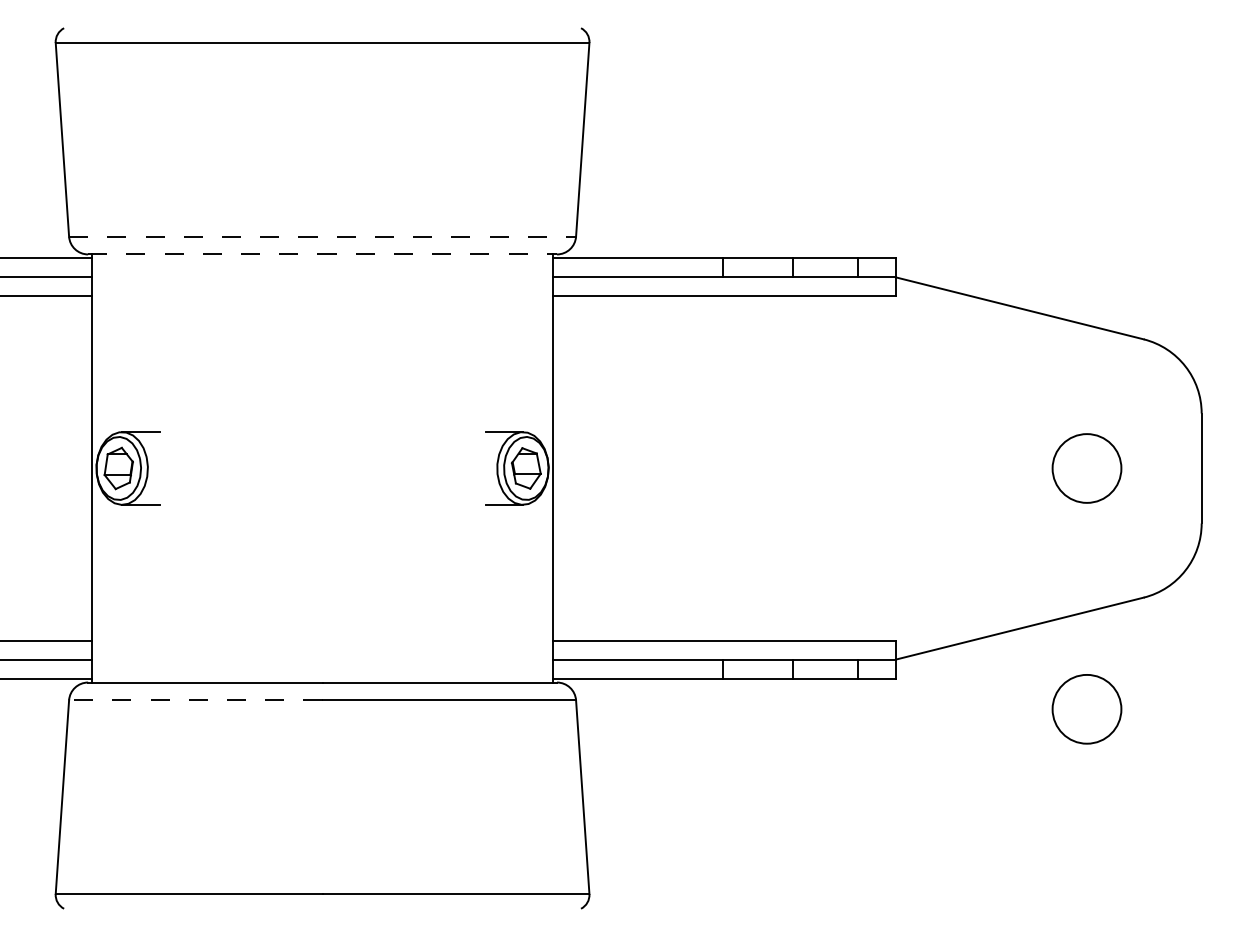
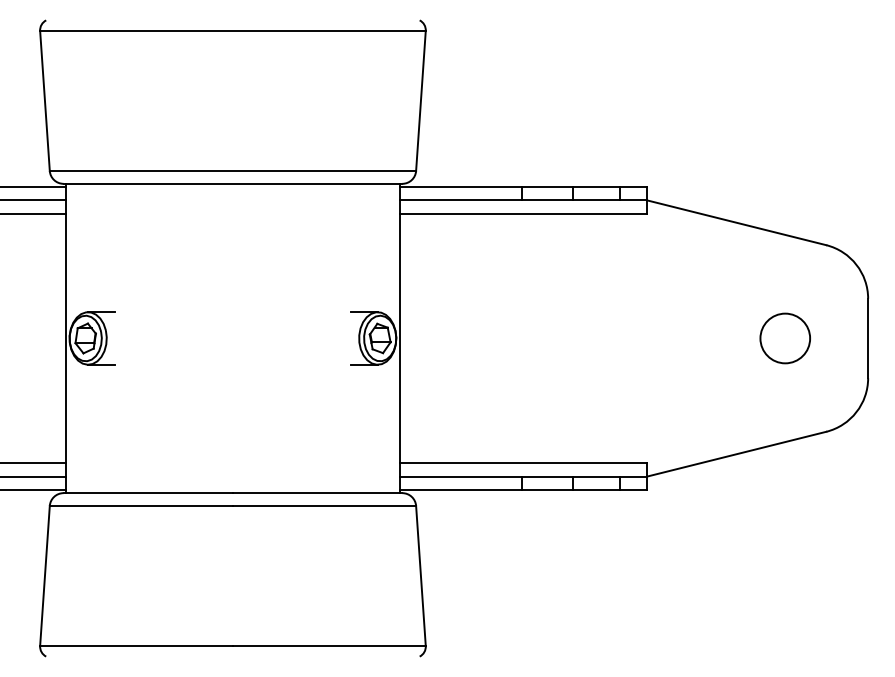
line: (323, 235) -> (233, 170), dashed -> solid
line: (323, 253) -> (233, 183), dashed -> solid
line: (195, 701) -> (141, 506), dashed -> solid
circle: (1085, 709) -> (784, 512), removed

